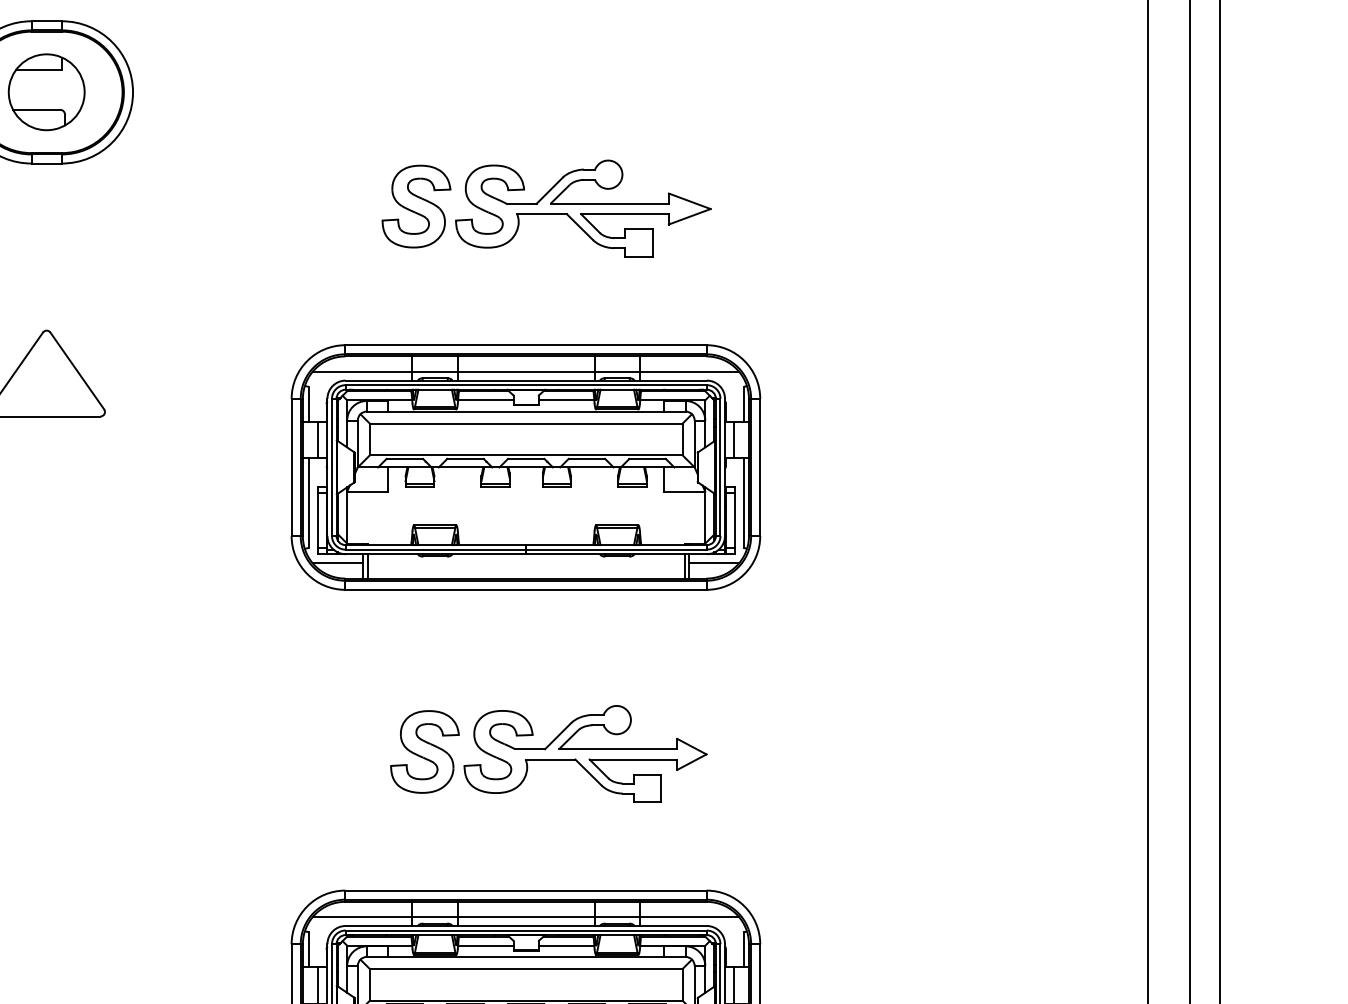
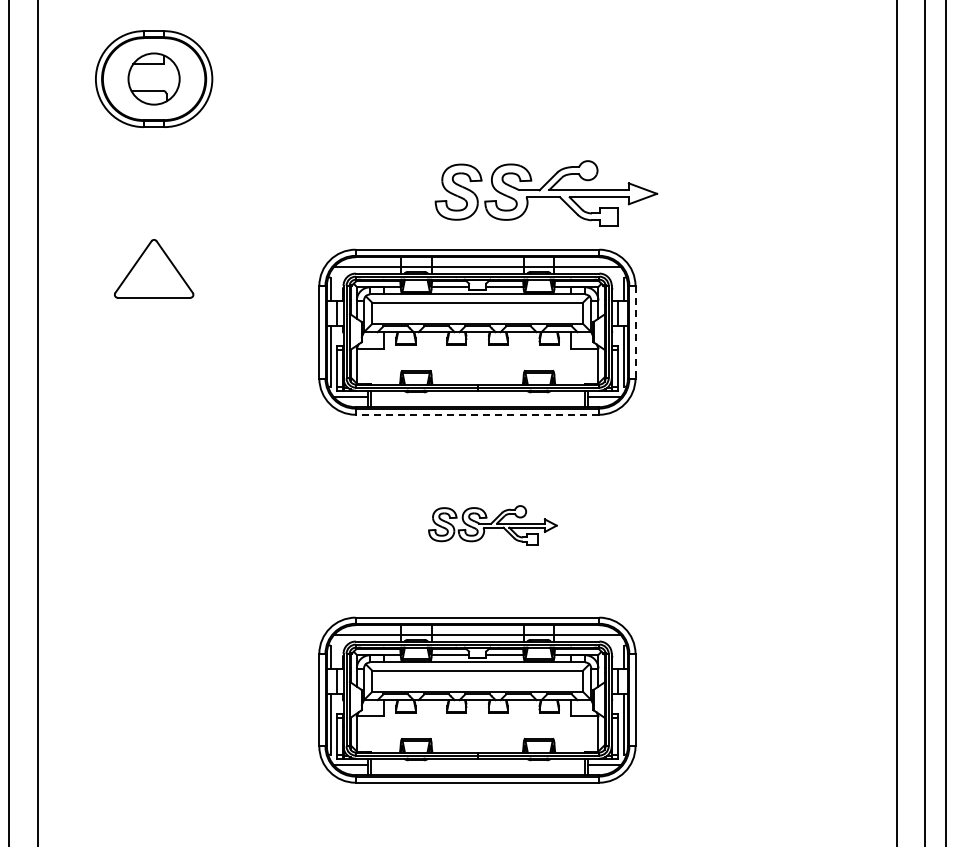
part: (546, 208) -> (546, 193), moved
line: (760, 467) -> (635, 332), solid -> dashed
line: (526, 589) -> (477, 414), solid -> dashed
part: (548, 753) -> (492, 525), size x0.6

